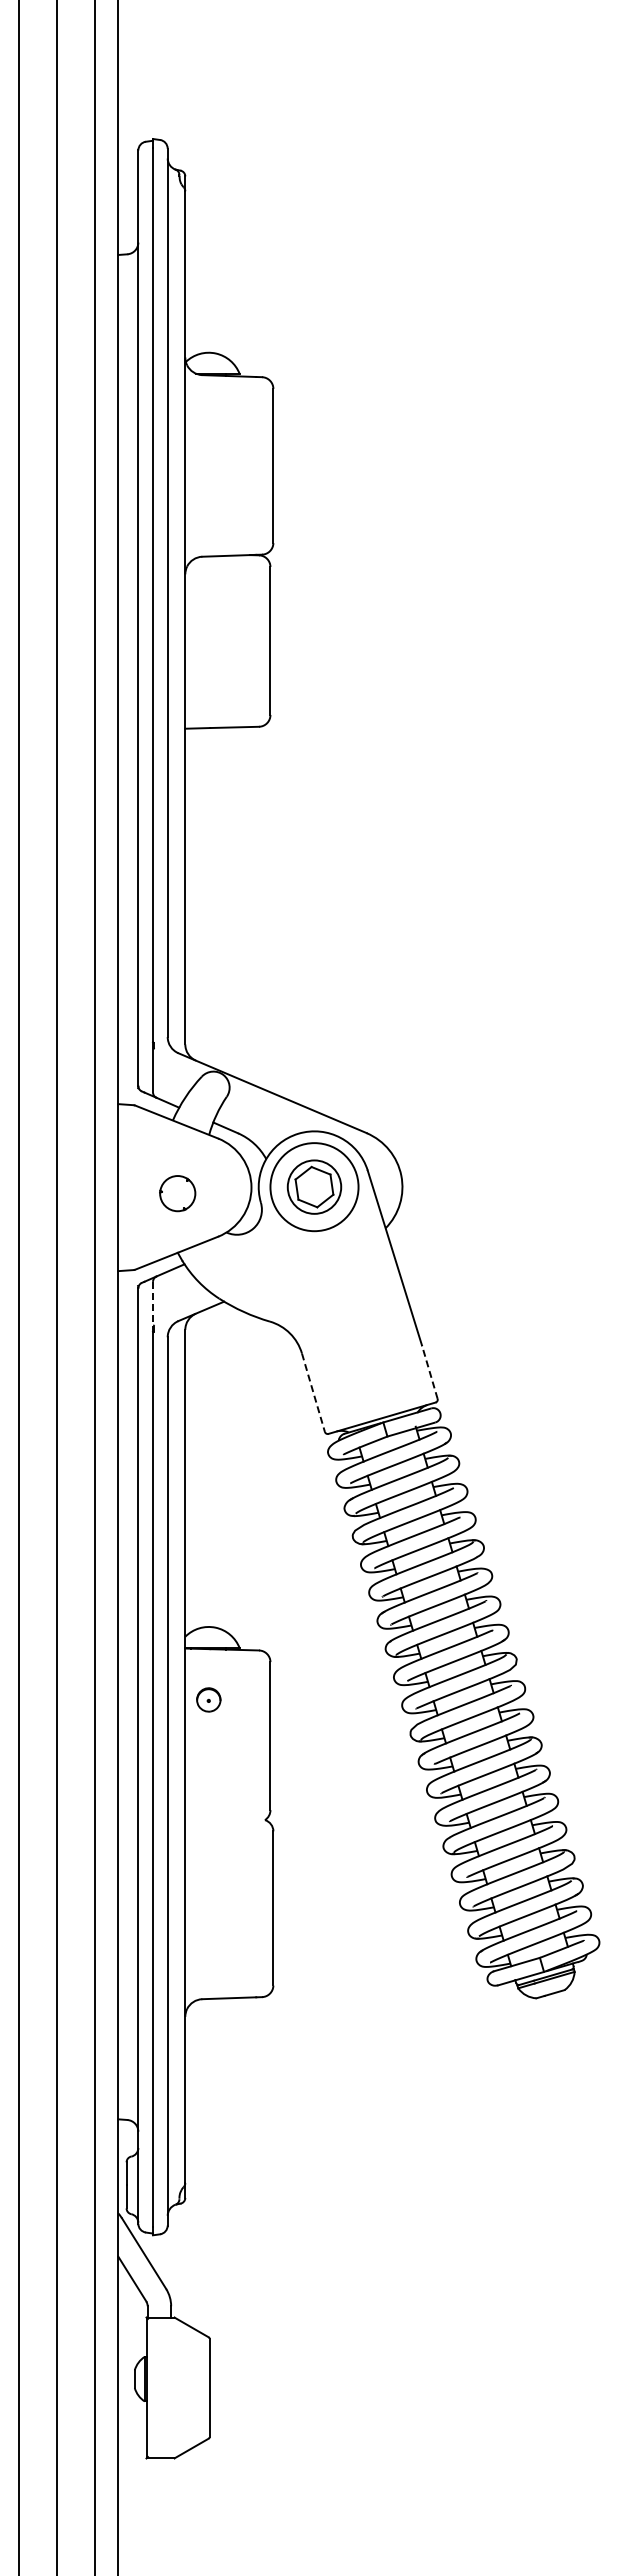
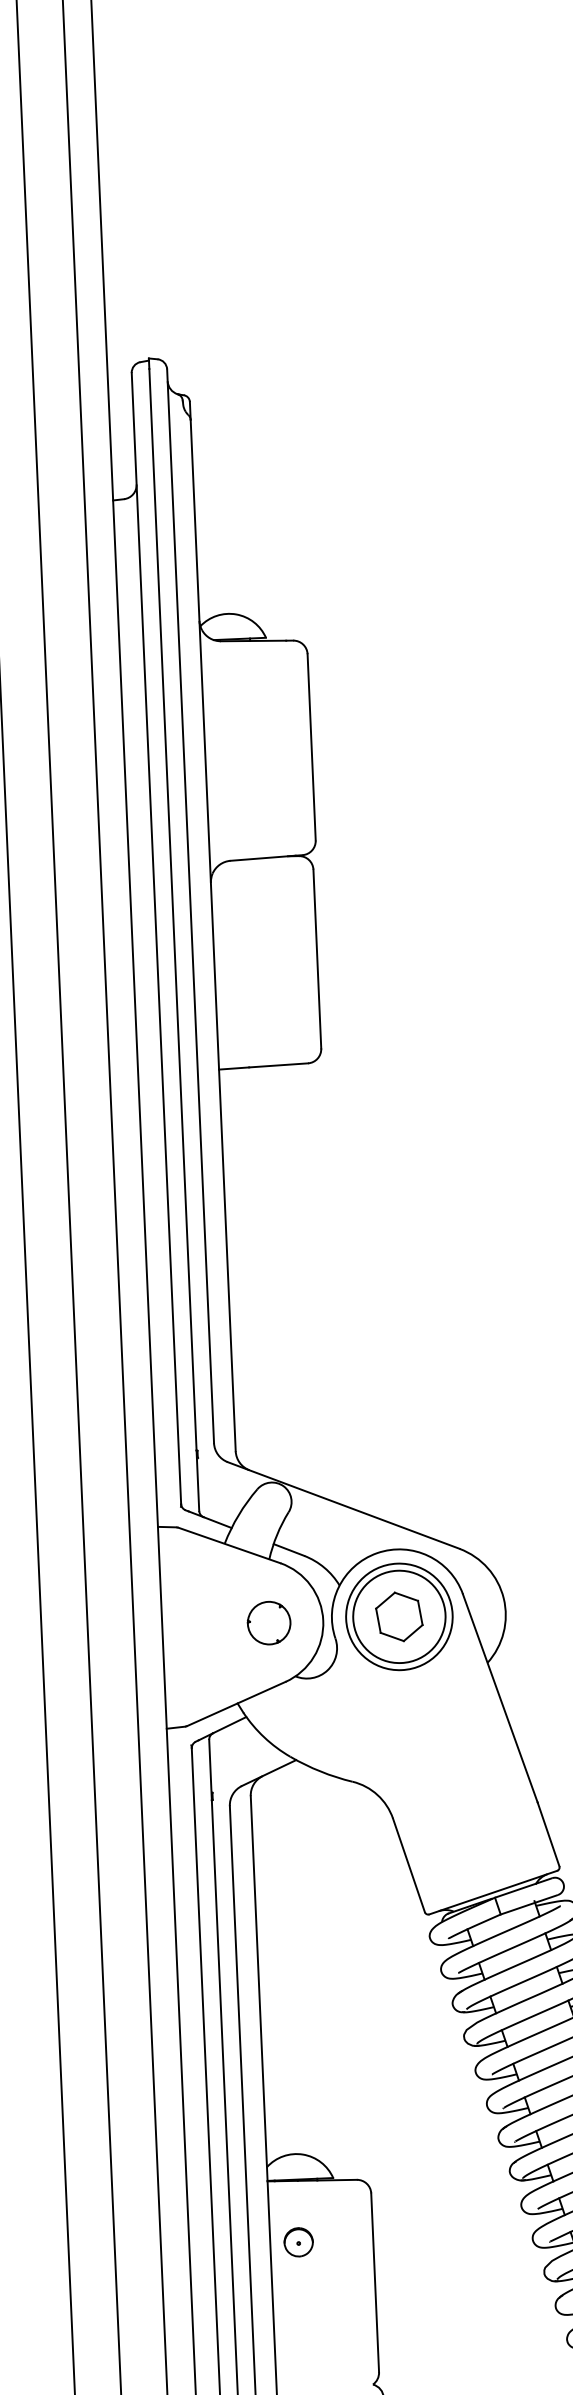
circle: (314, 1187) -> (399, 1617), size x1.43
part: (177, 1193) -> (268, 1623), moved
line: (153, 1307) -> (211, 1770), dashed -> solid
line: (429, 1372) -> (548, 1834), dashed -> solid
line: (313, 1392) -> (409, 1865), dashed -> solid

